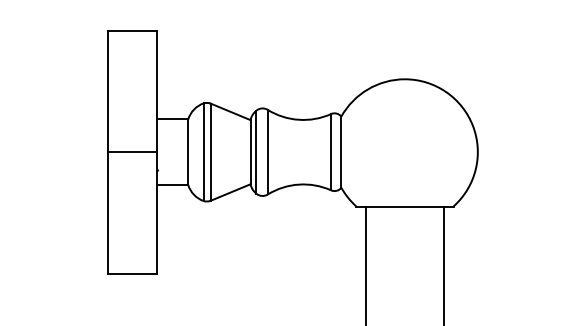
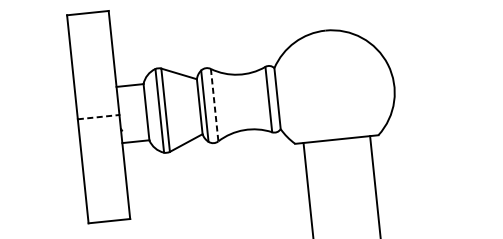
line: (132, 152) -> (98, 117), solid -> dashed
line: (267, 152) -> (214, 105), solid -> dashed

